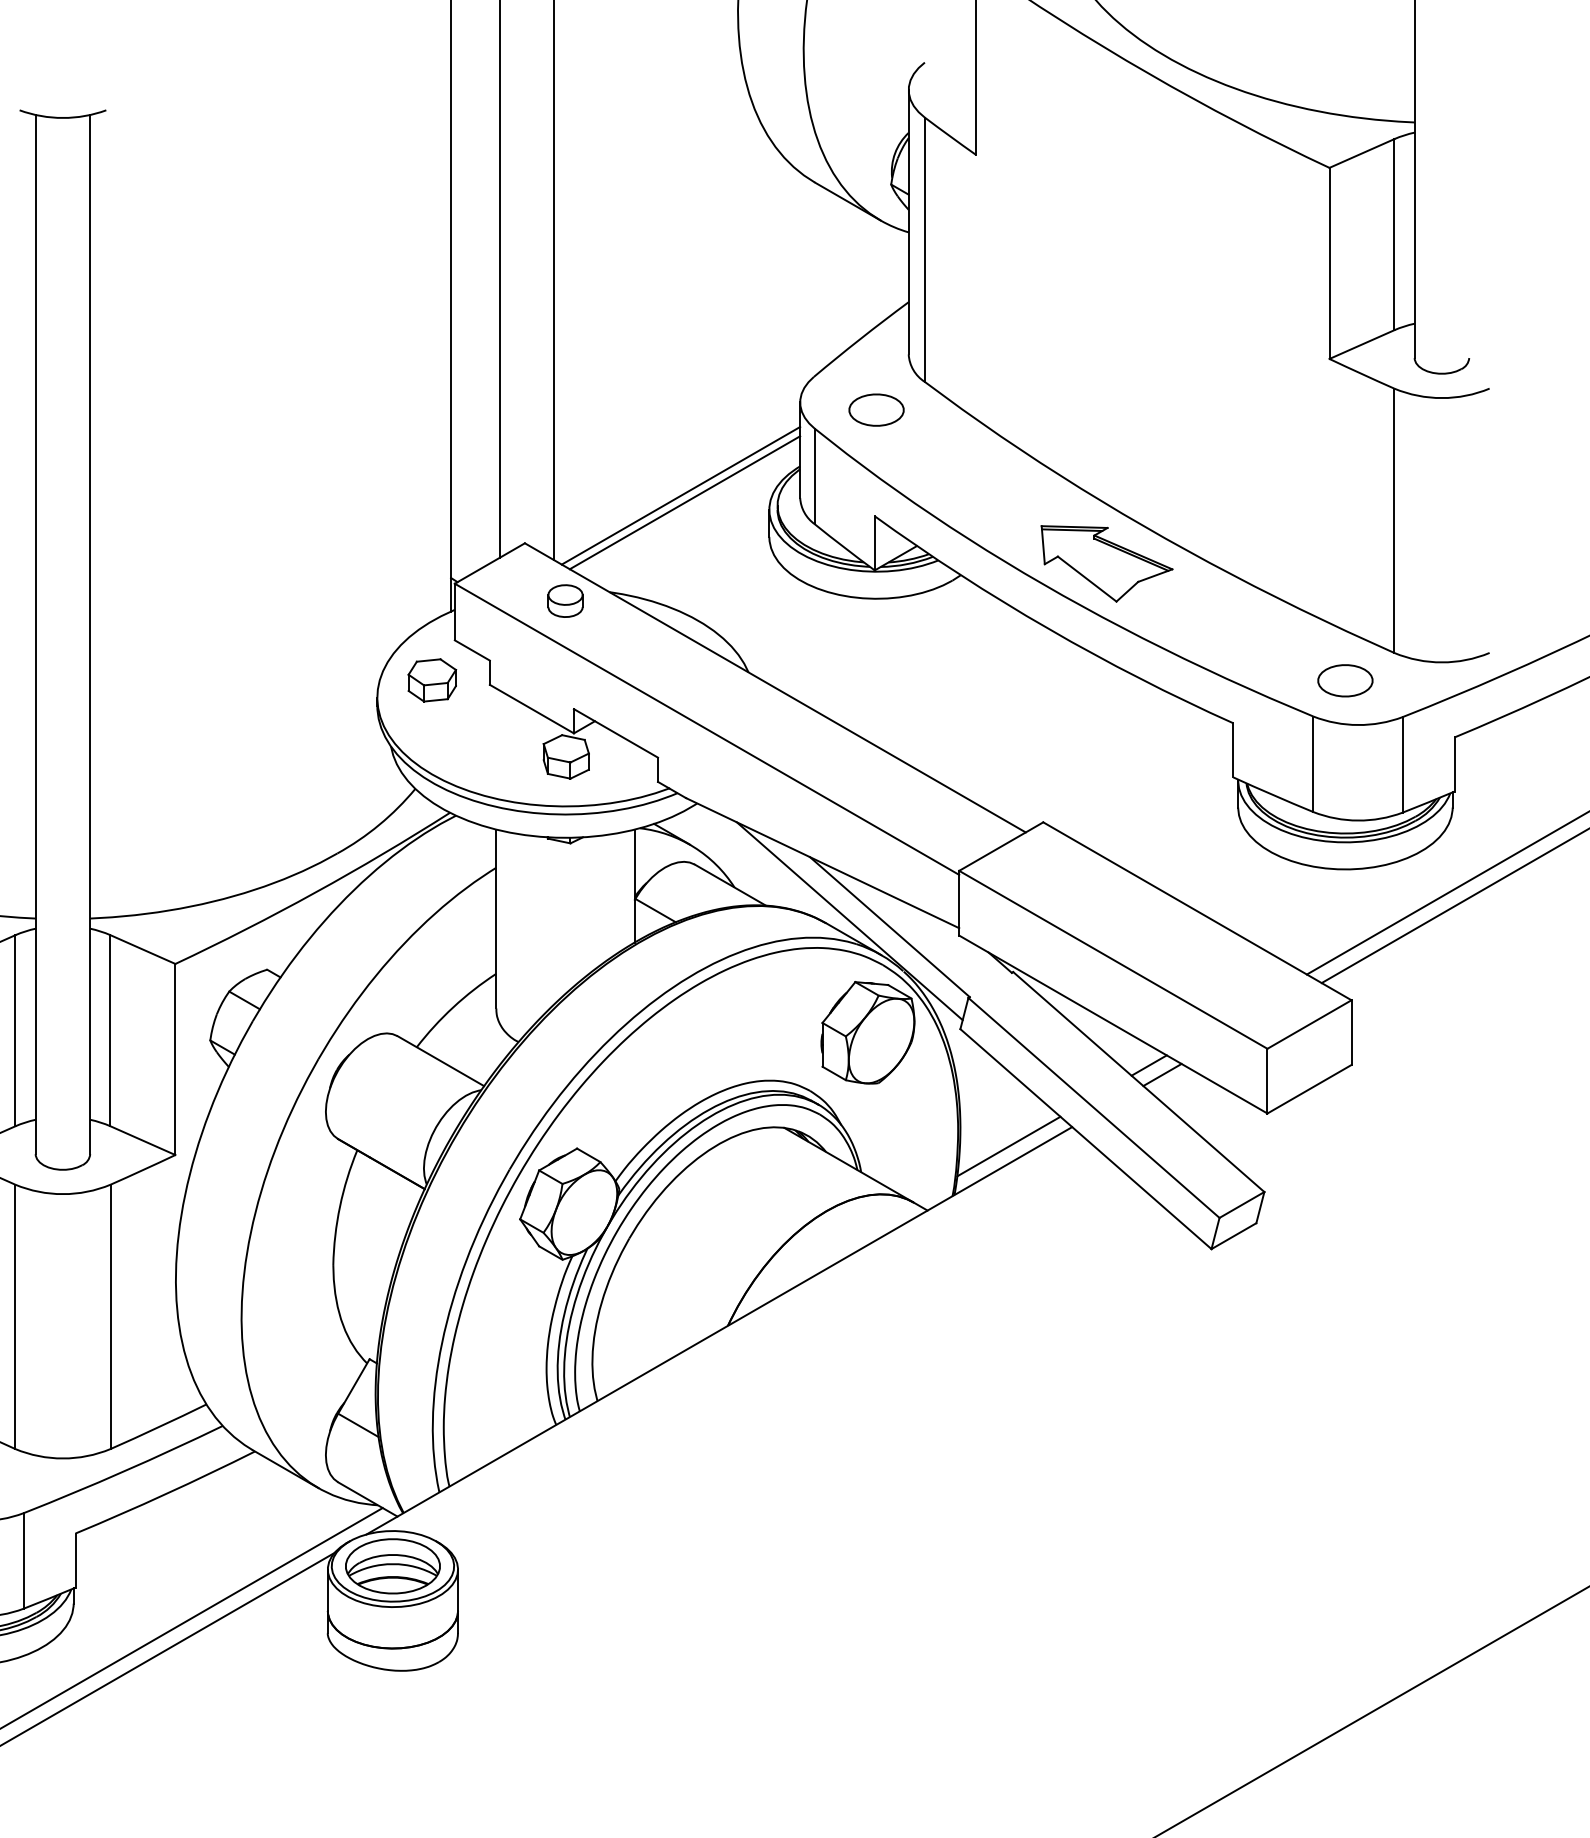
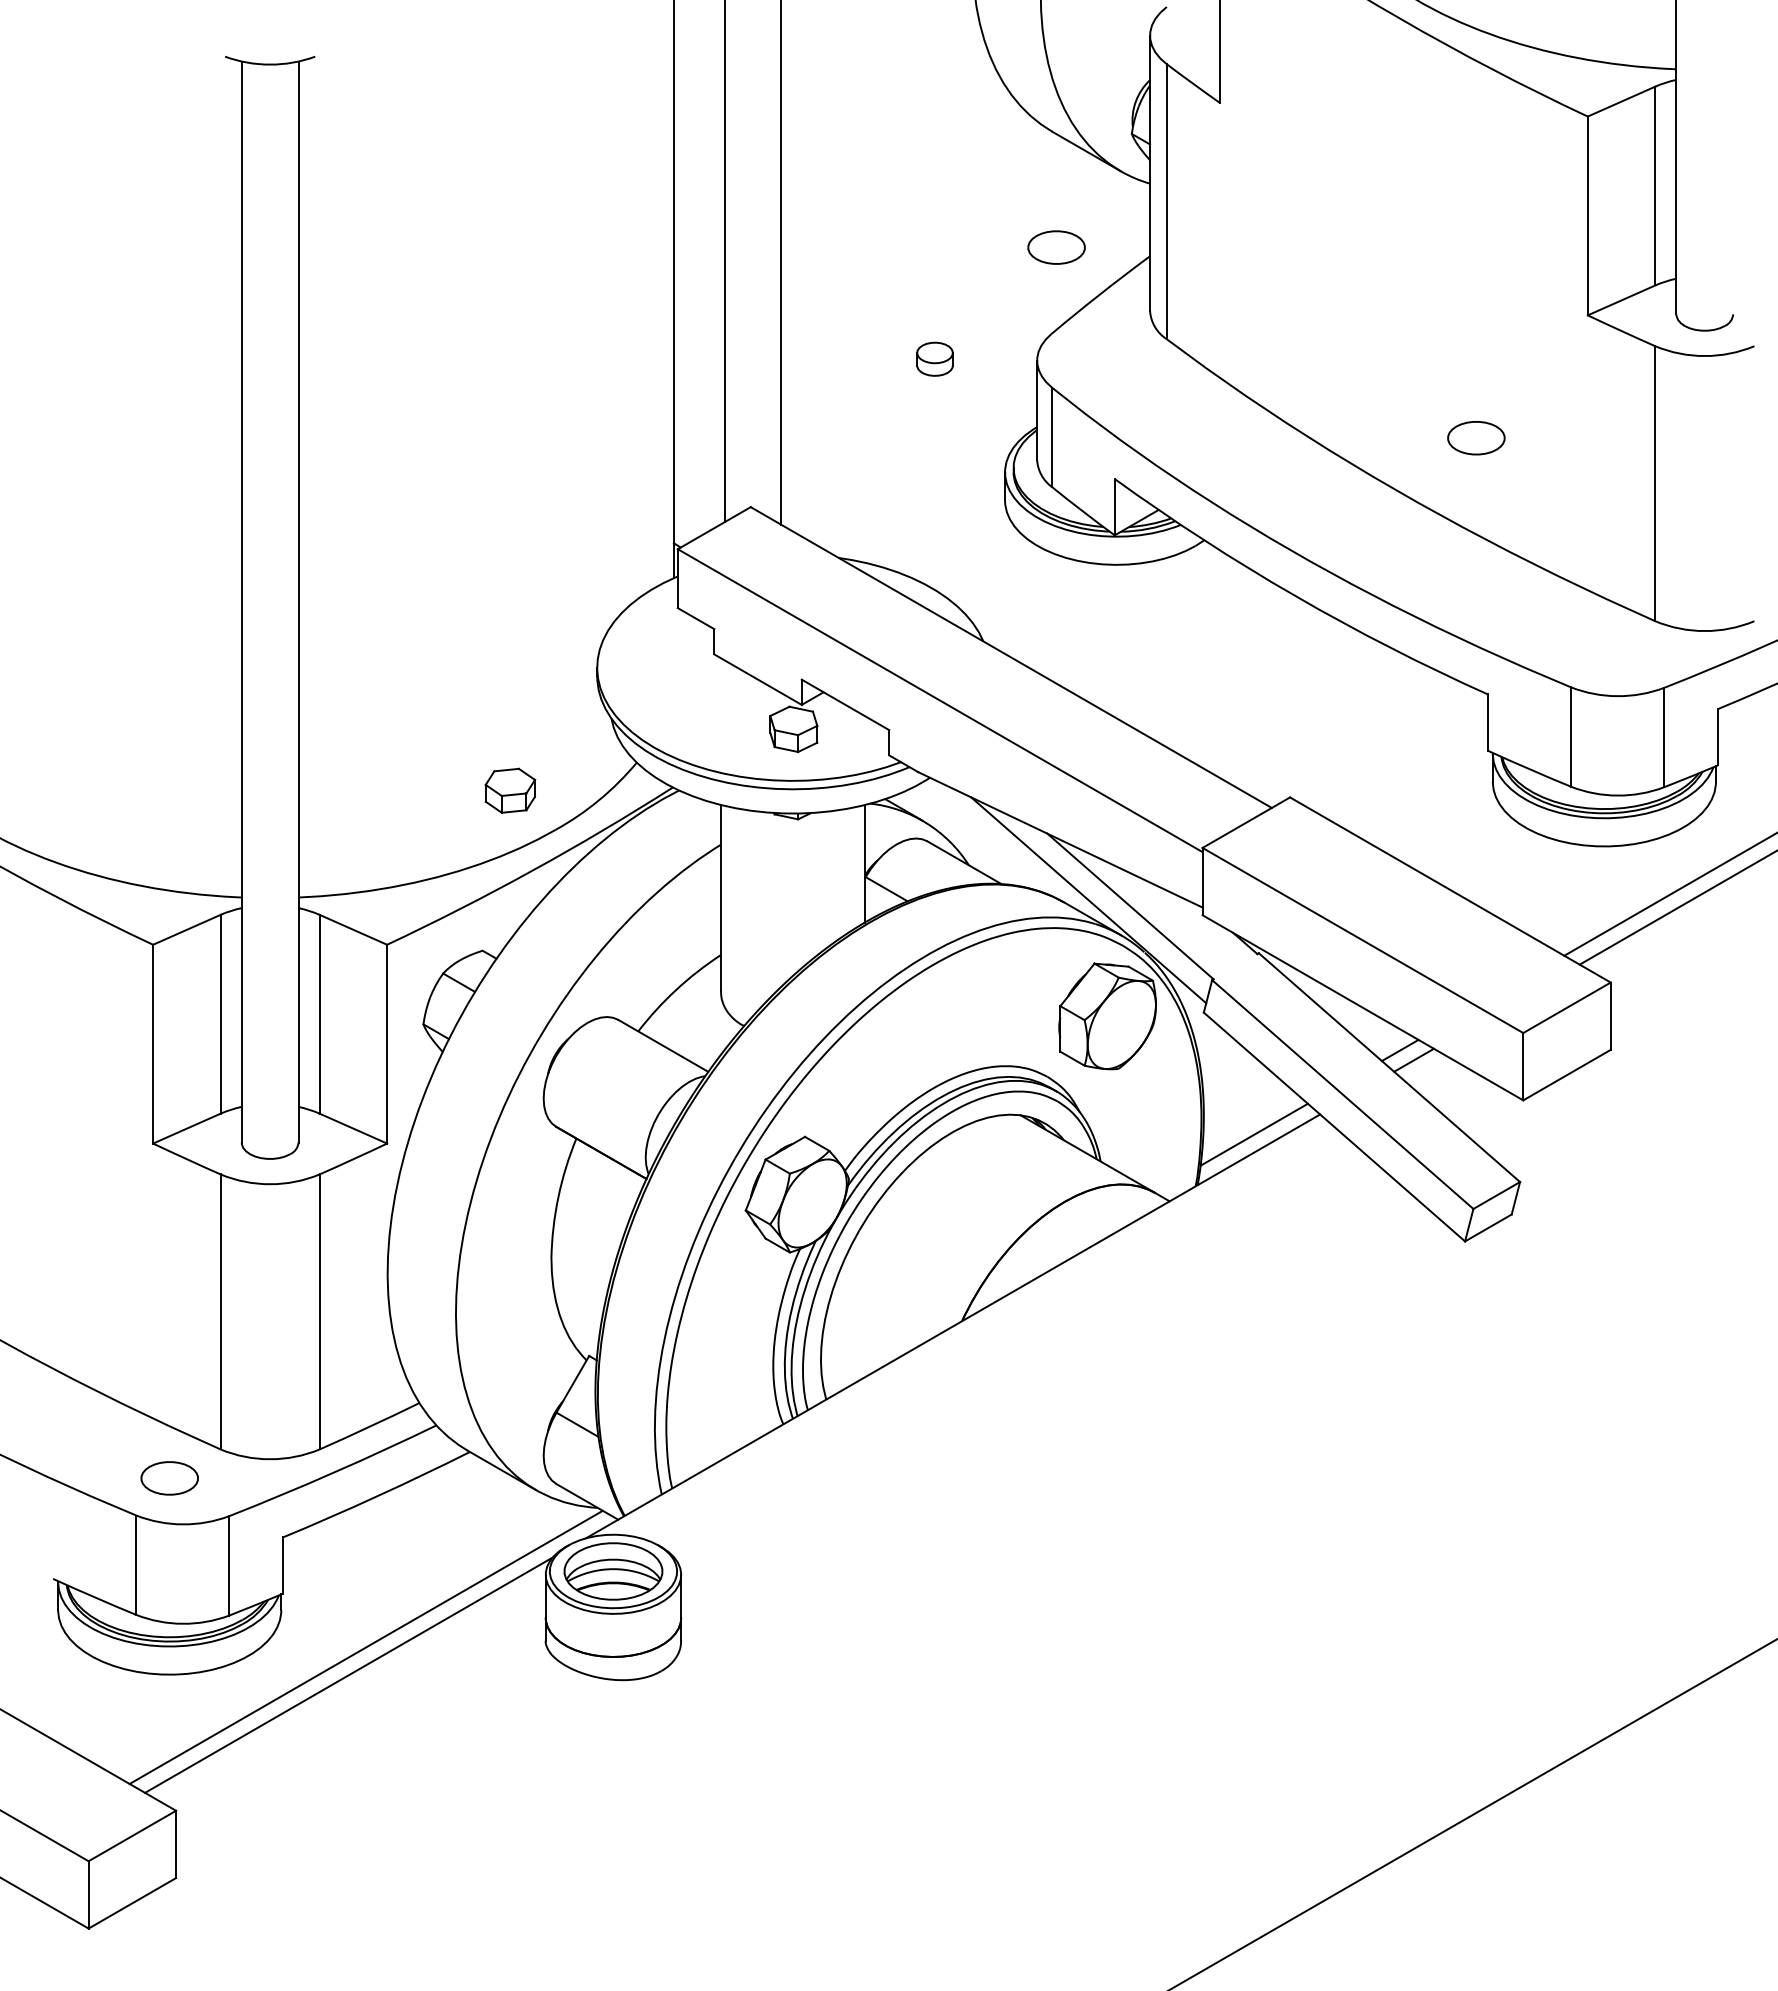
part: (876, 410) -> (1056, 247), moved
line: (681, 495) -> (913, 457), removed
line: (685, 502) -> (917, 464), removed
part: (1107, 563) -> (1356, 528), removed
part: (565, 600) -> (934, 358), moved
part: (432, 680) -> (510, 790), moved
part: (1345, 681) -> (1476, 438), moved

